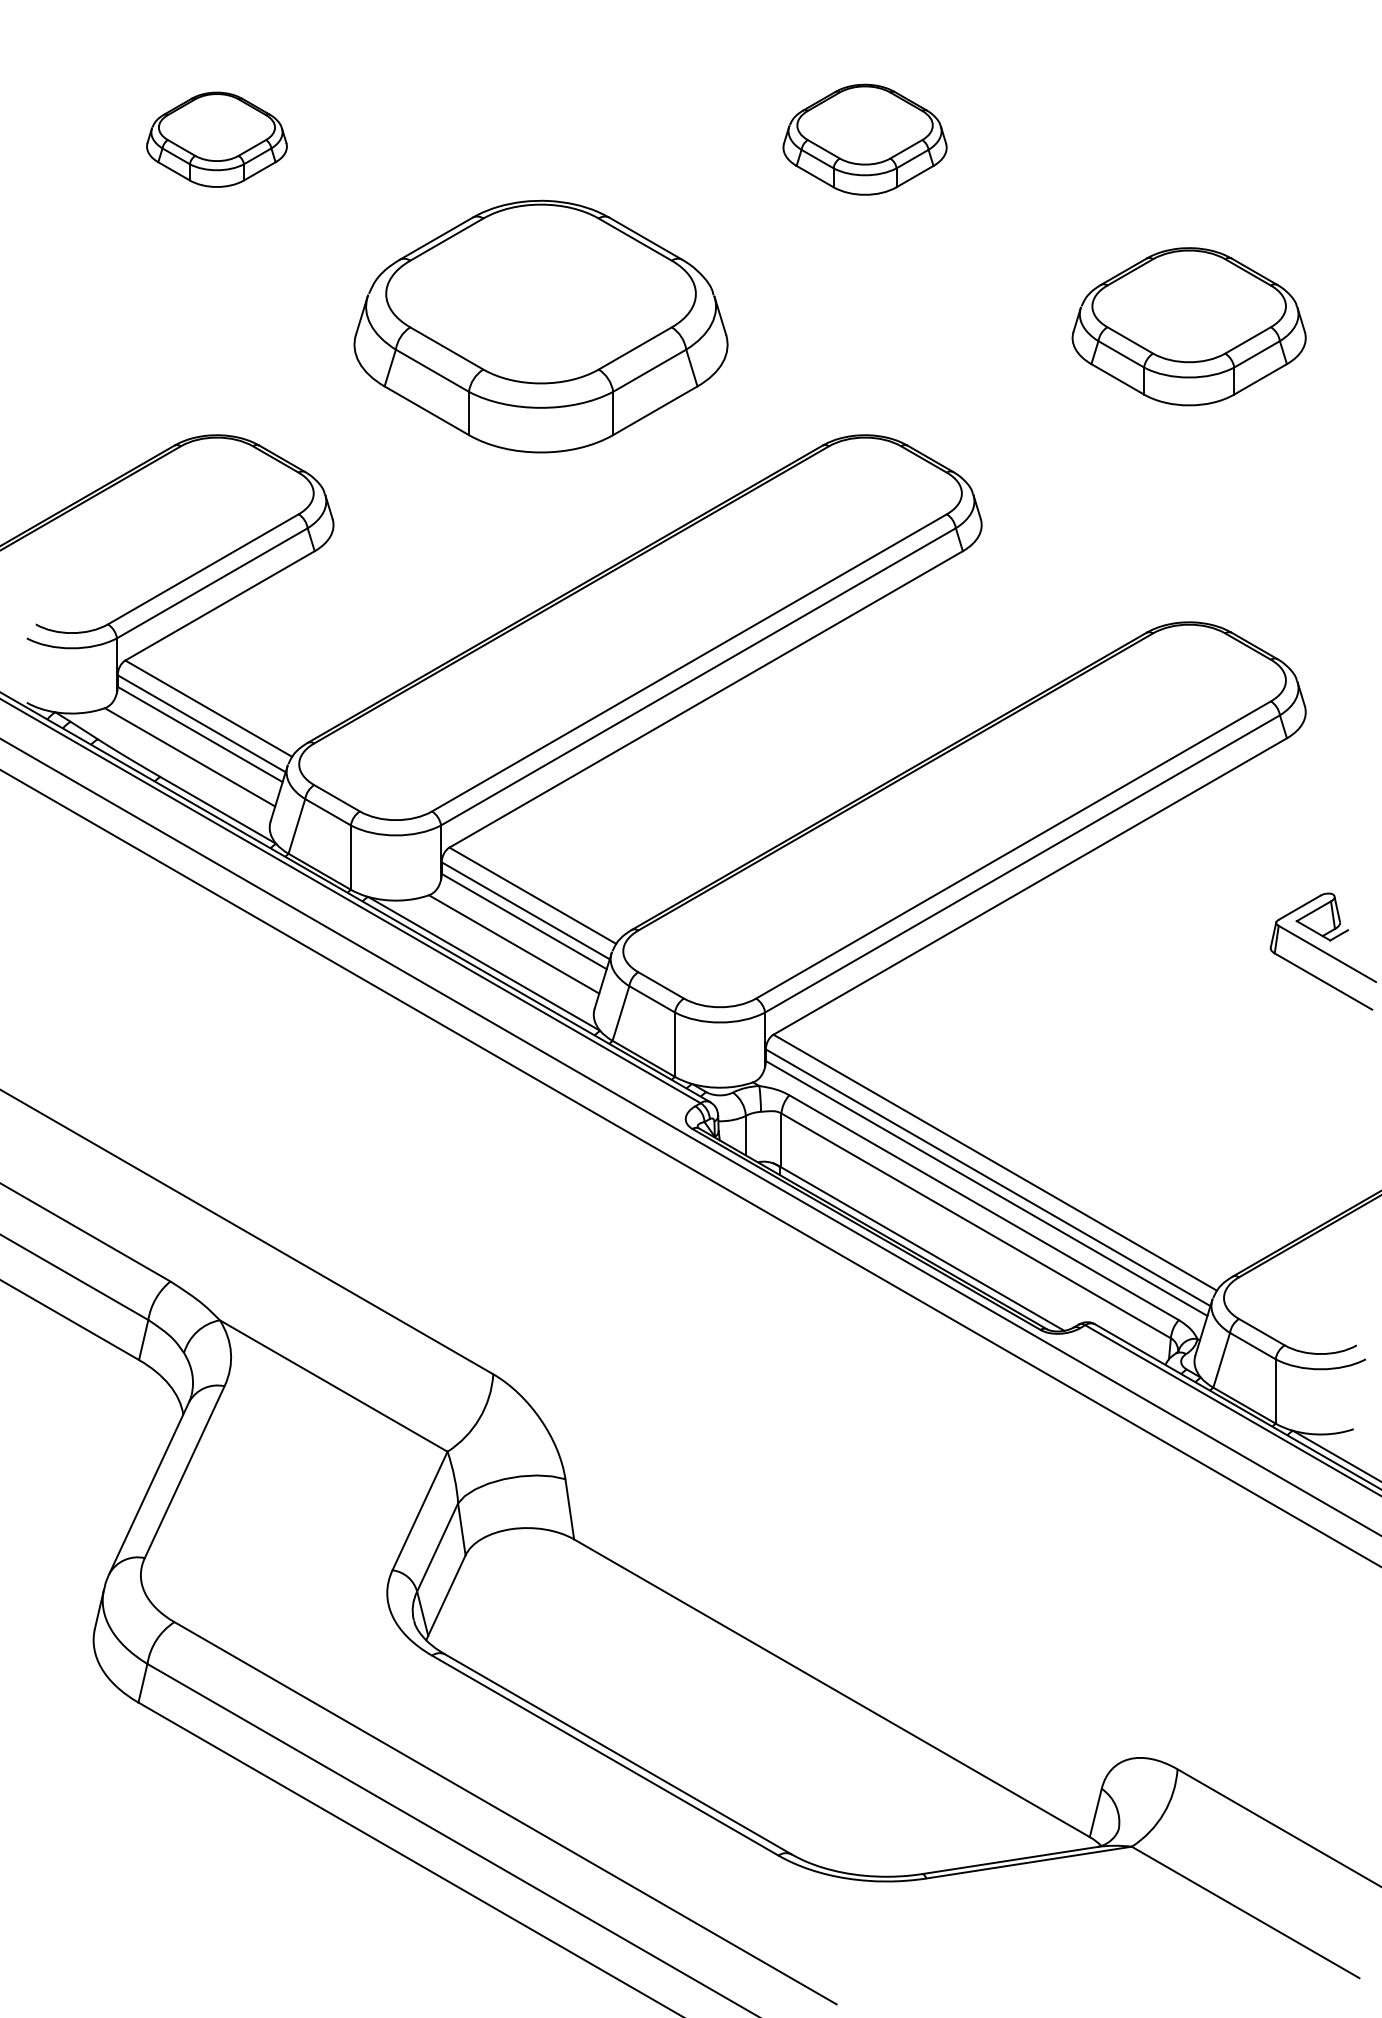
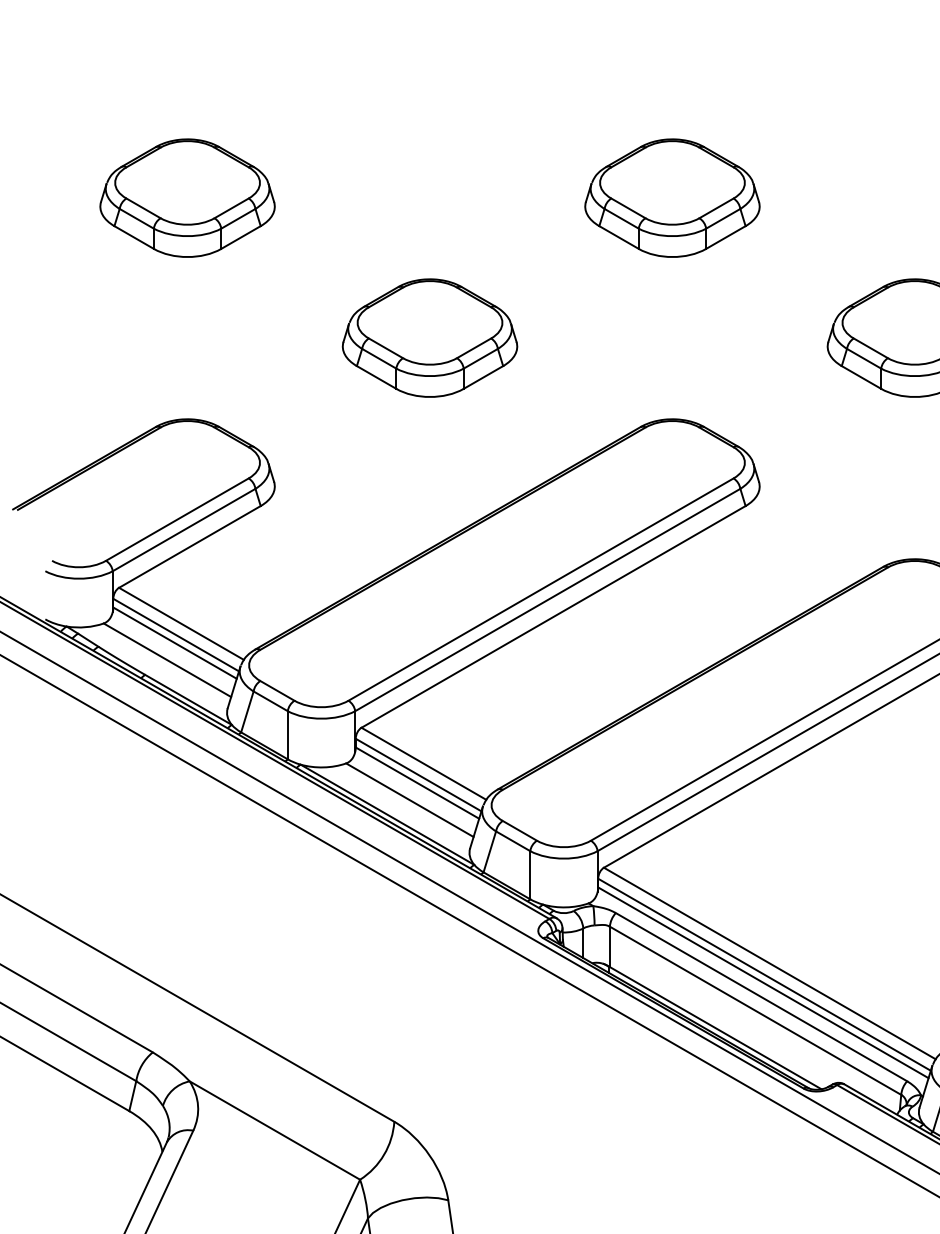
part: (216, 139) -> (187, 198), size x1.67
part: (864, 139) -> (672, 198), size x1.43
part: (540, 326) -> (429, 337), size x0.62

